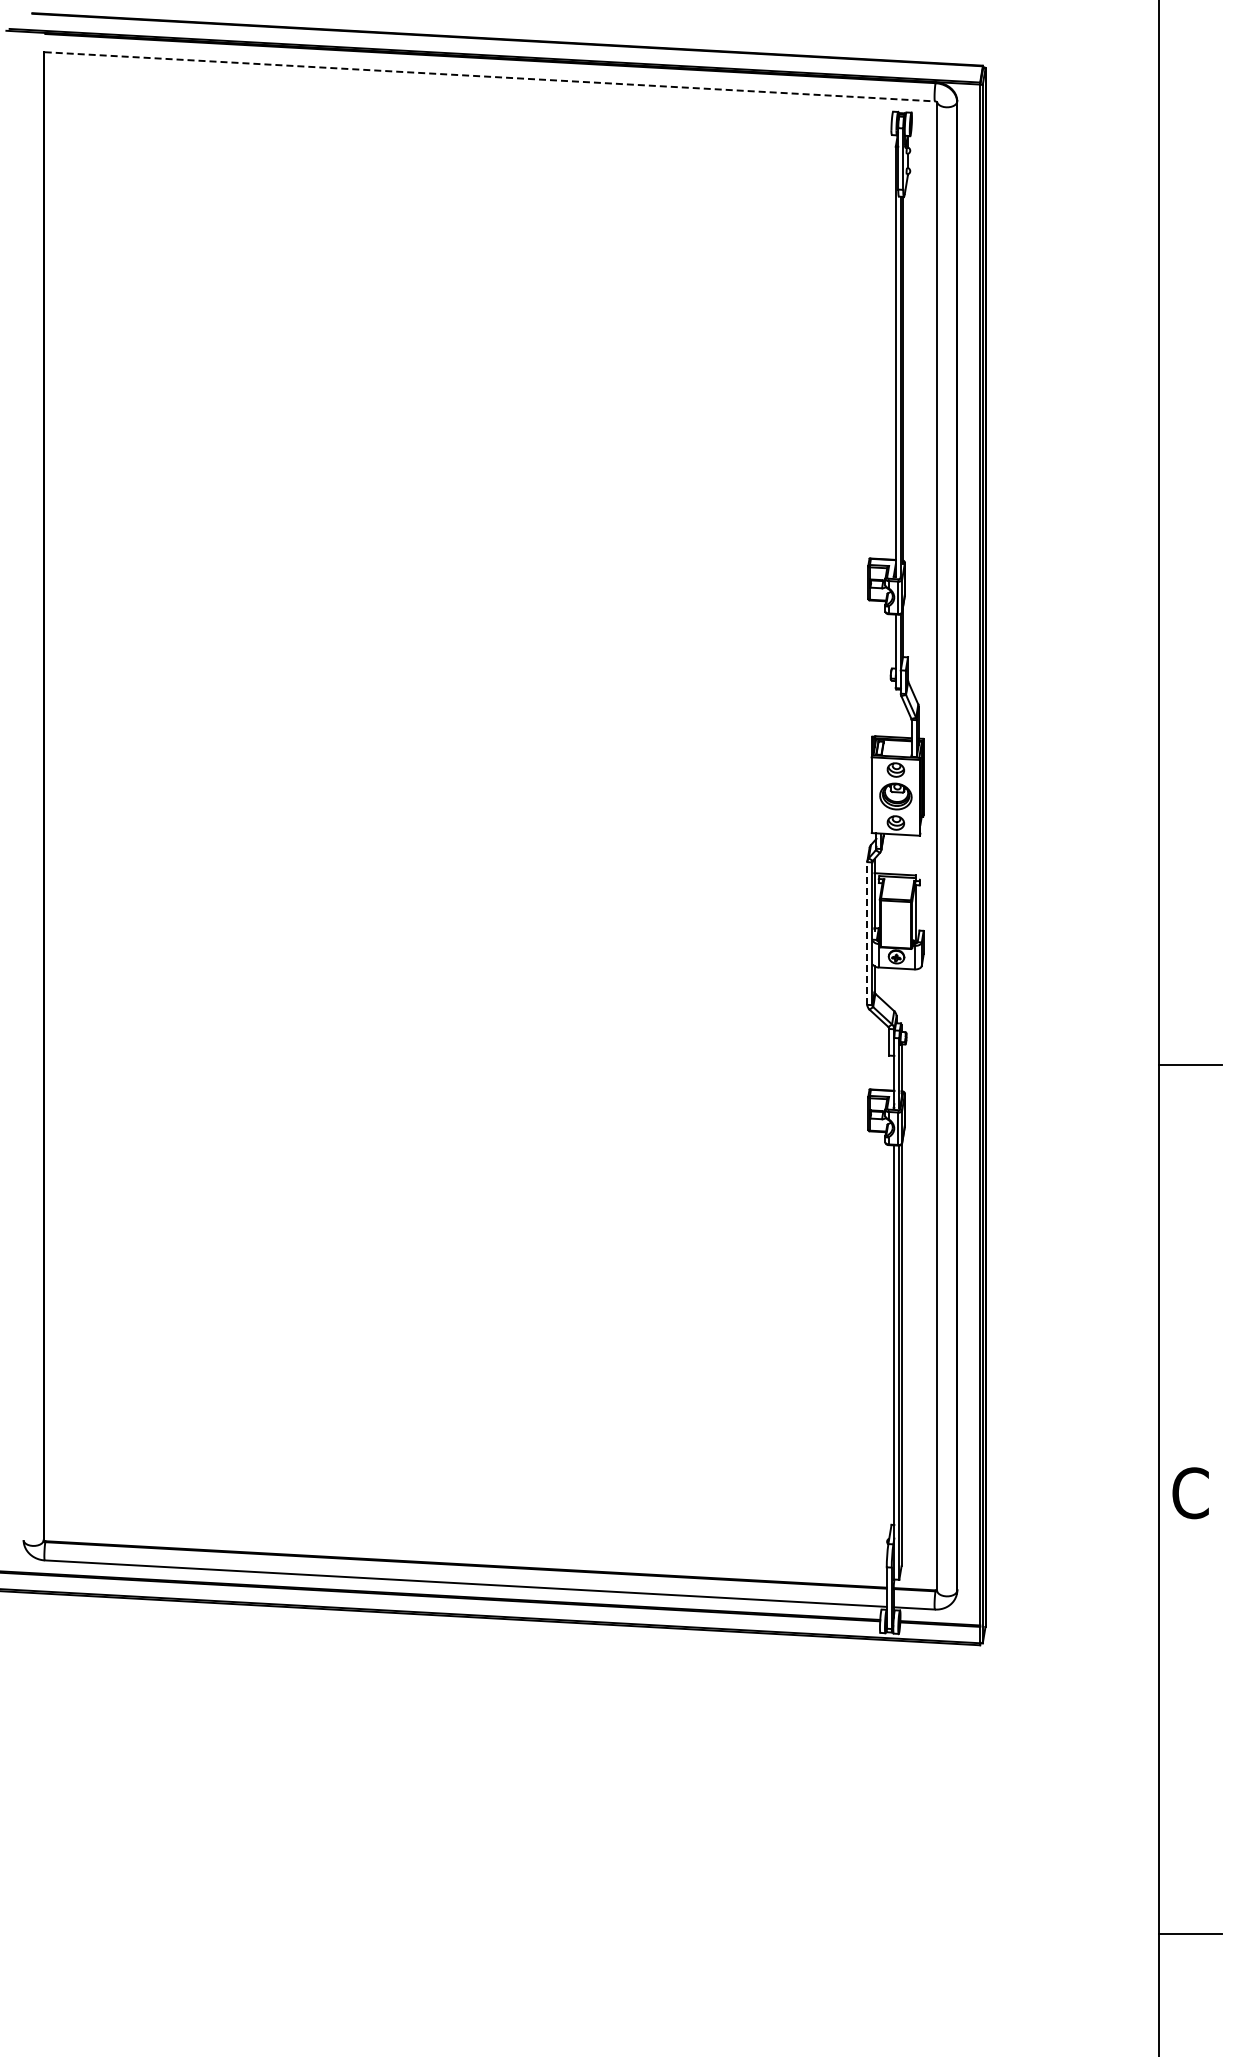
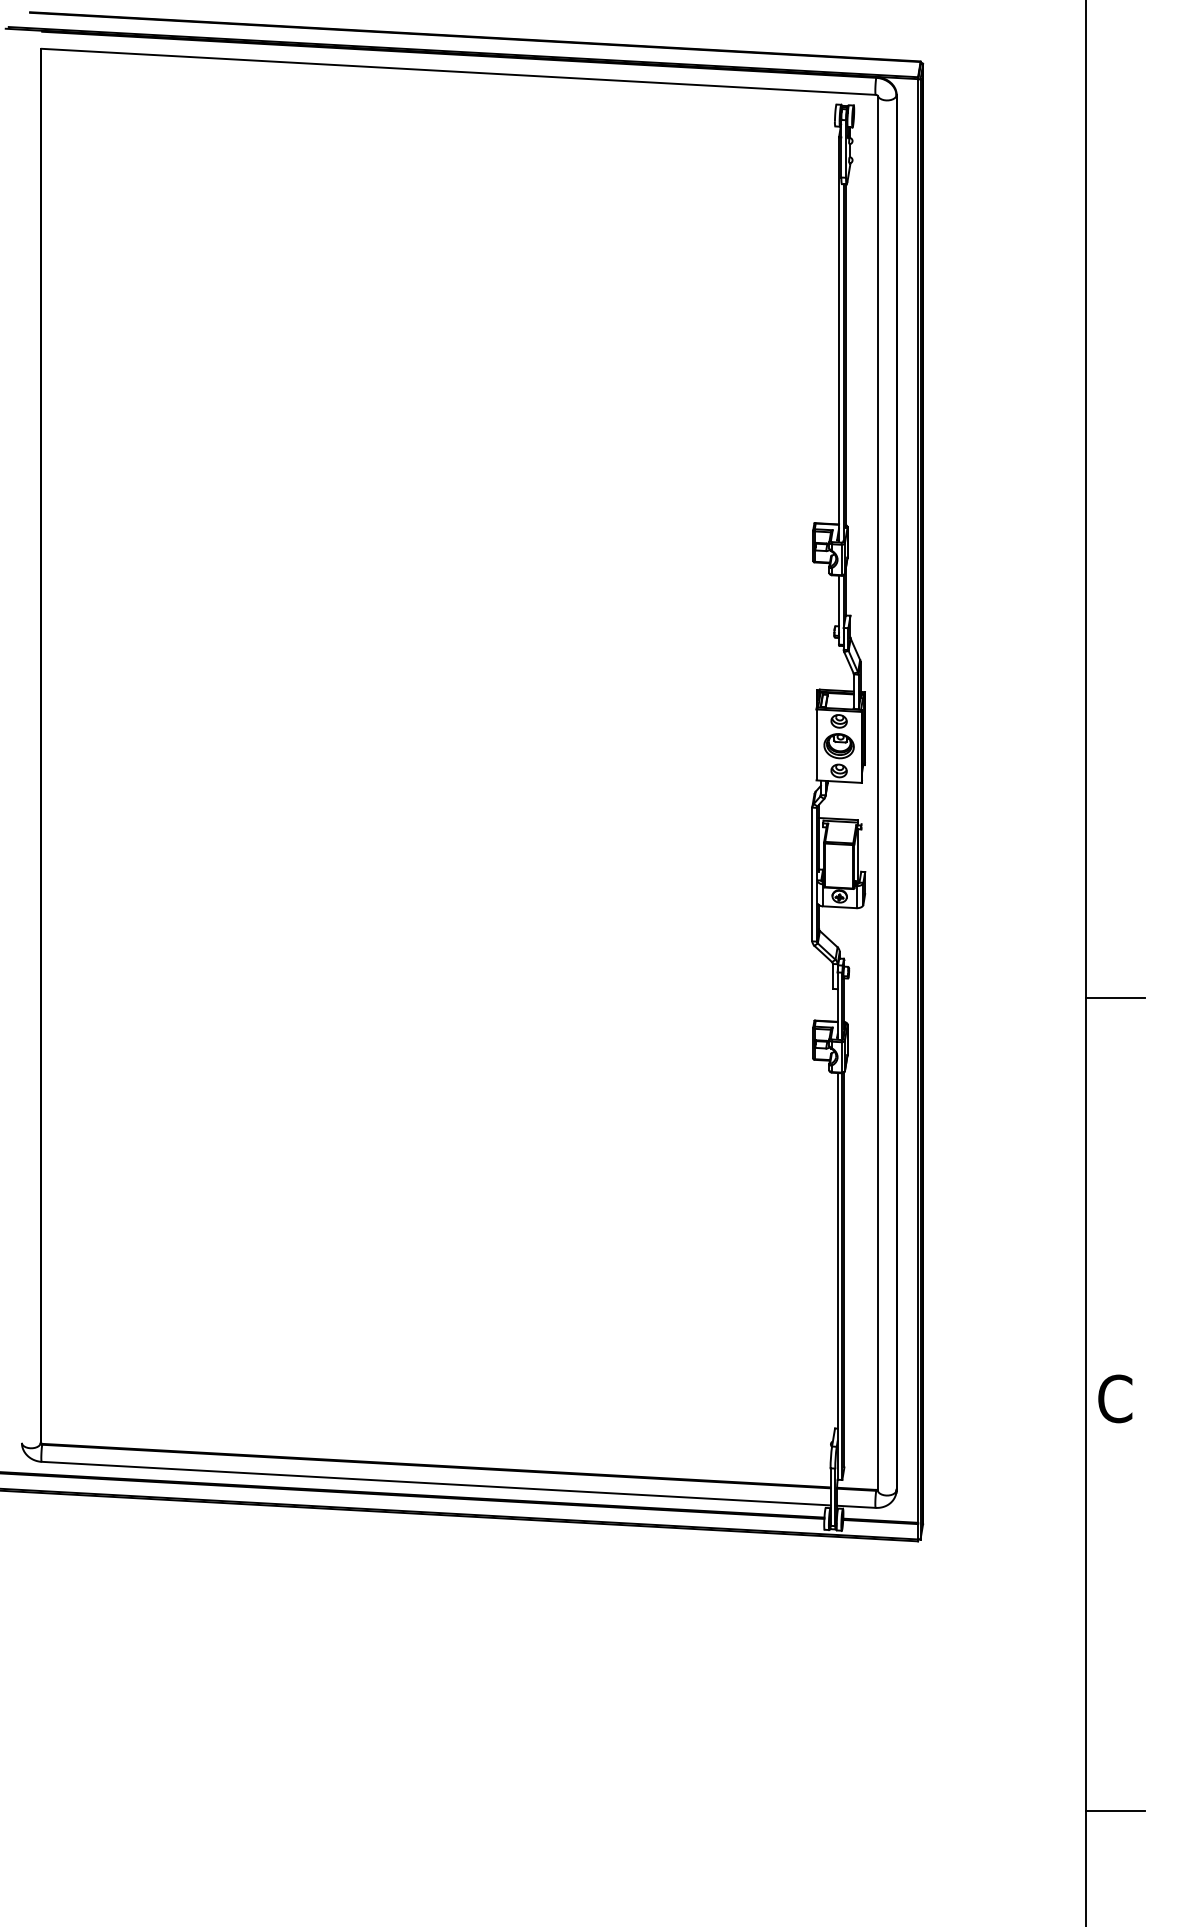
line: (489, 76) -> (458, 71), dashed -> solid
line: (867, 933) -> (812, 874), dashed -> solid

